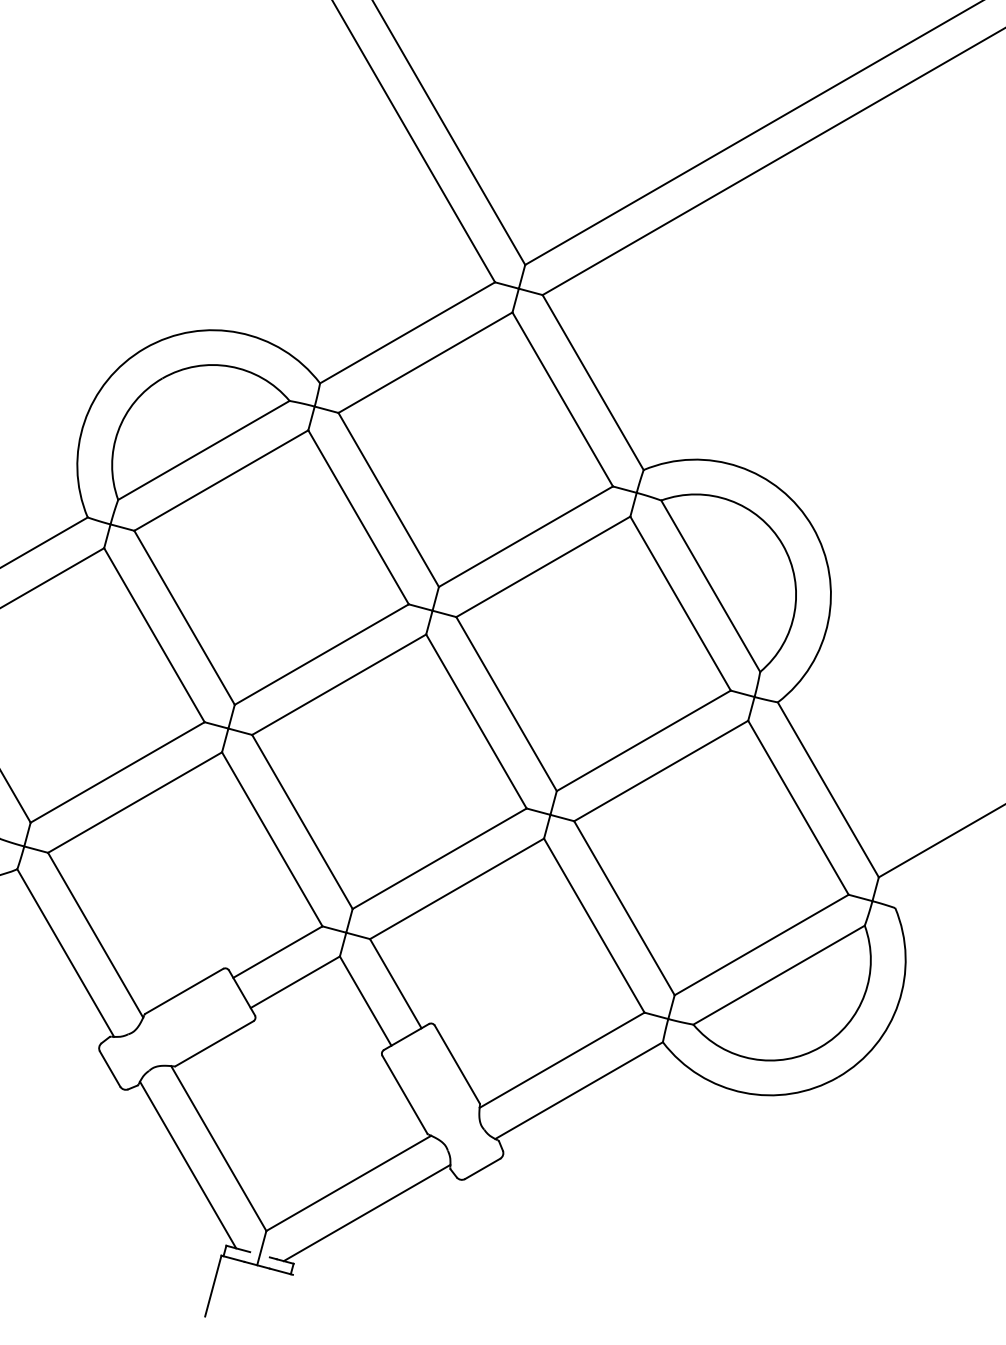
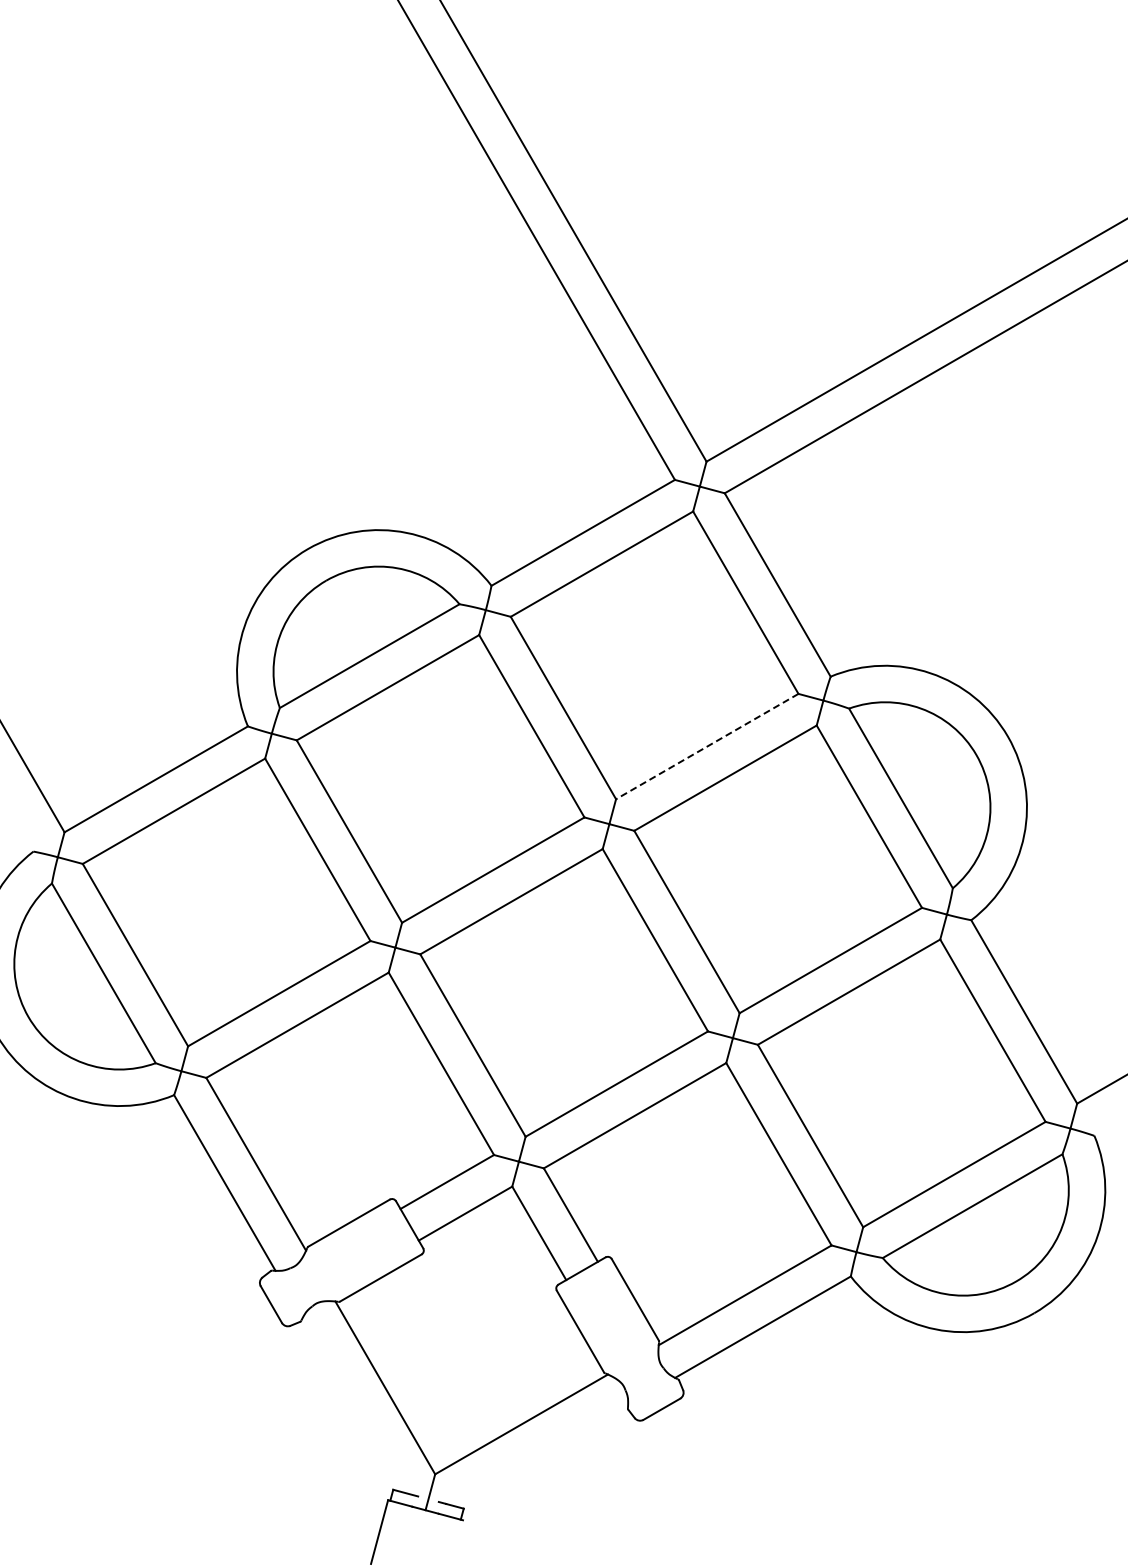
line: (525, 536) -> (706, 746), solid -> dashed
line: (187, 1164) -> (352, 1404), removed
line: (366, 1213) -> (540, 1455), removed

